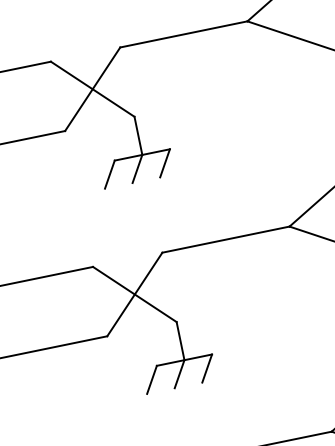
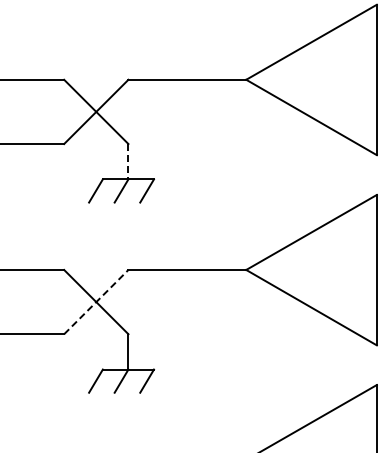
line: (138, 135) -> (128, 161), solid -> dashed
line: (134, 293) -> (96, 301), solid -> dashed

